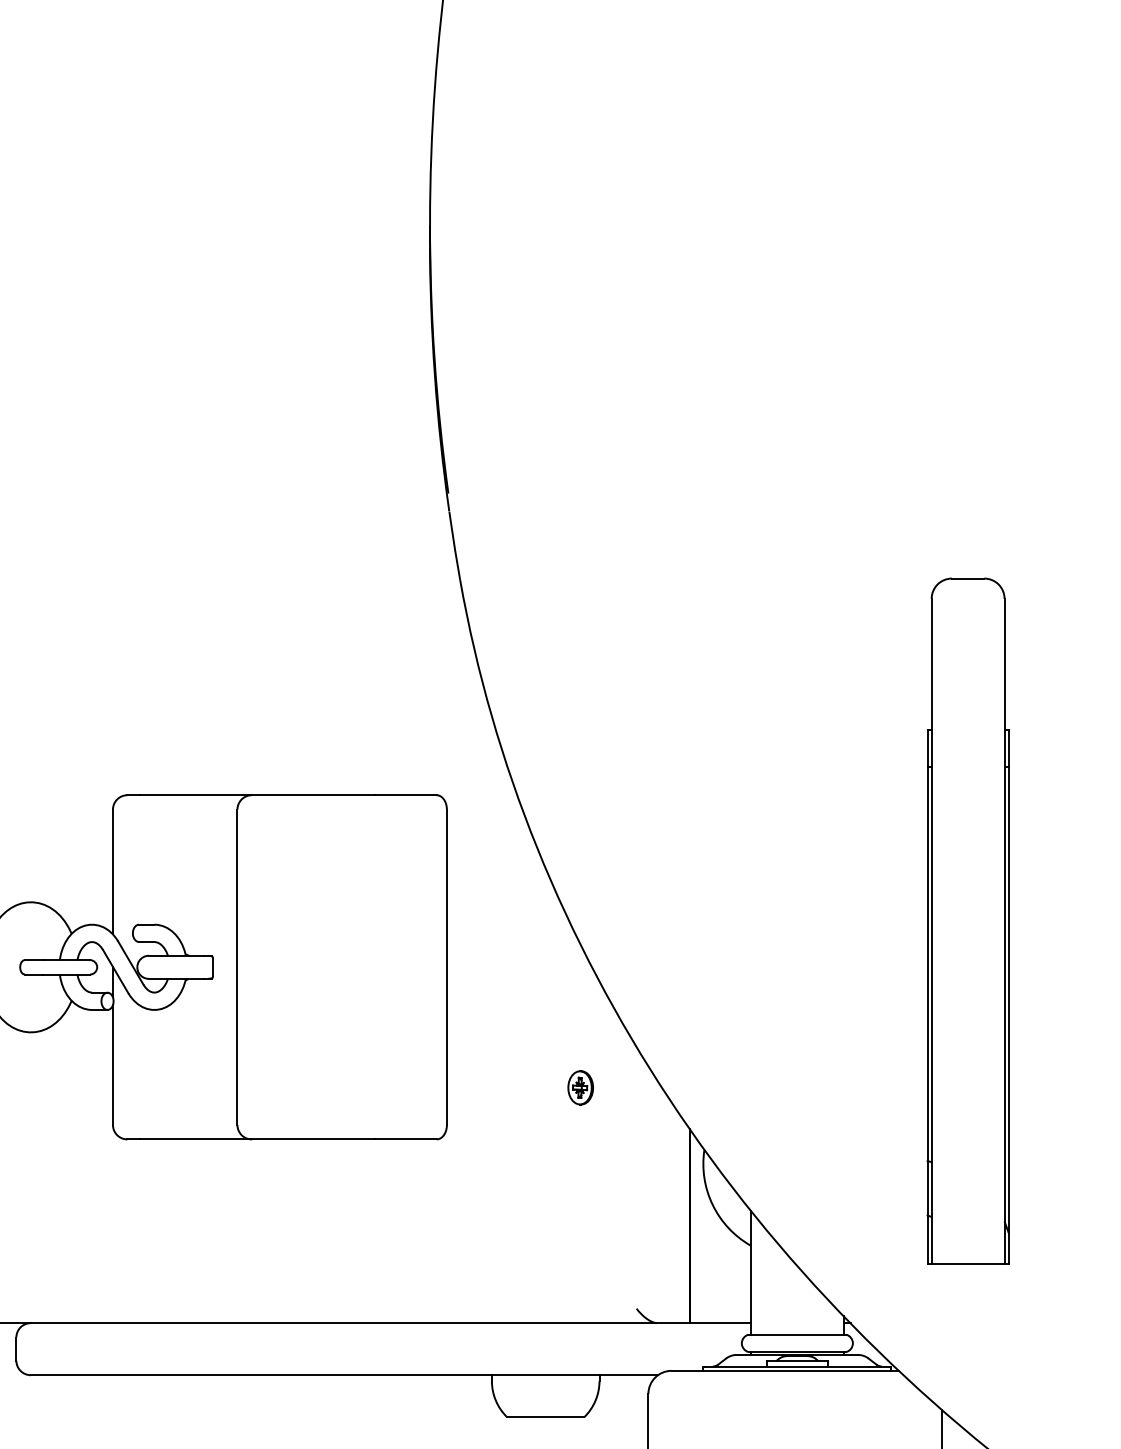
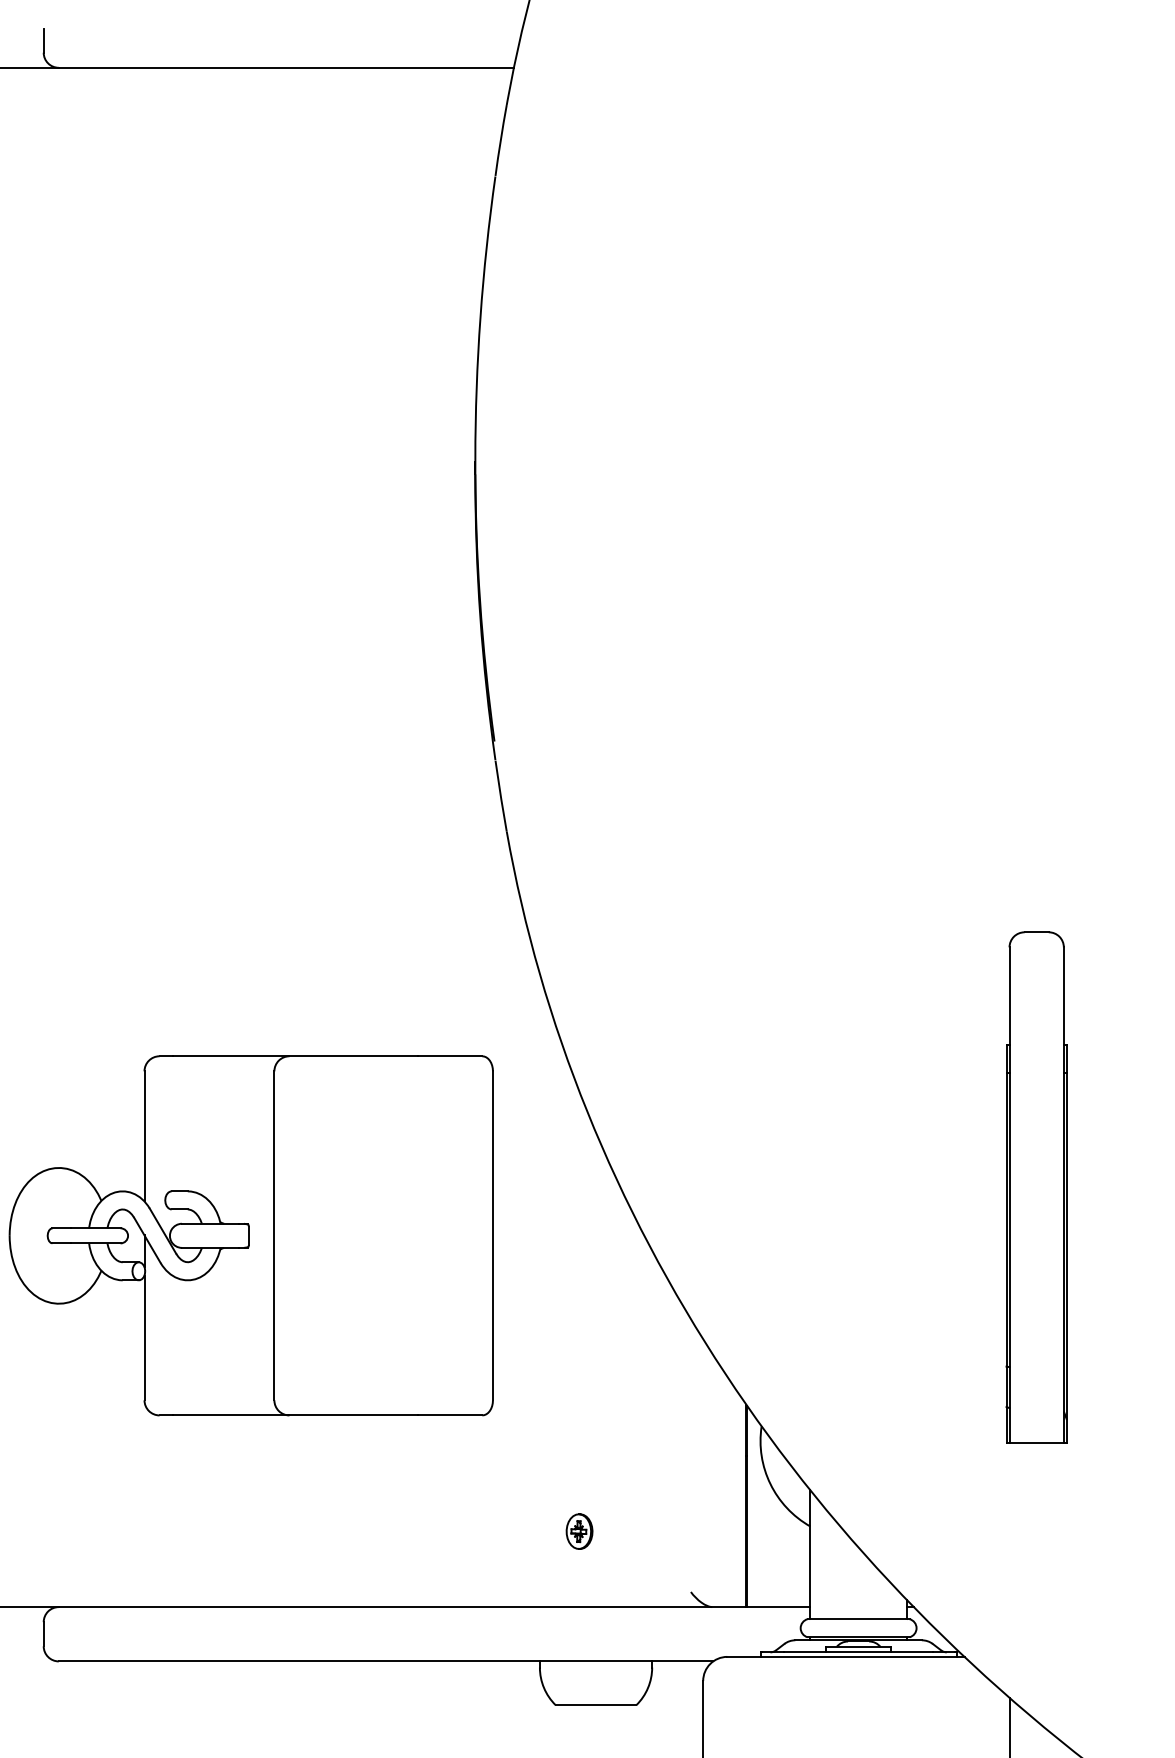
part: (967, 920) -> (1036, 1187), size x0.71
part: (580, 1087) -> (579, 1531), moved

